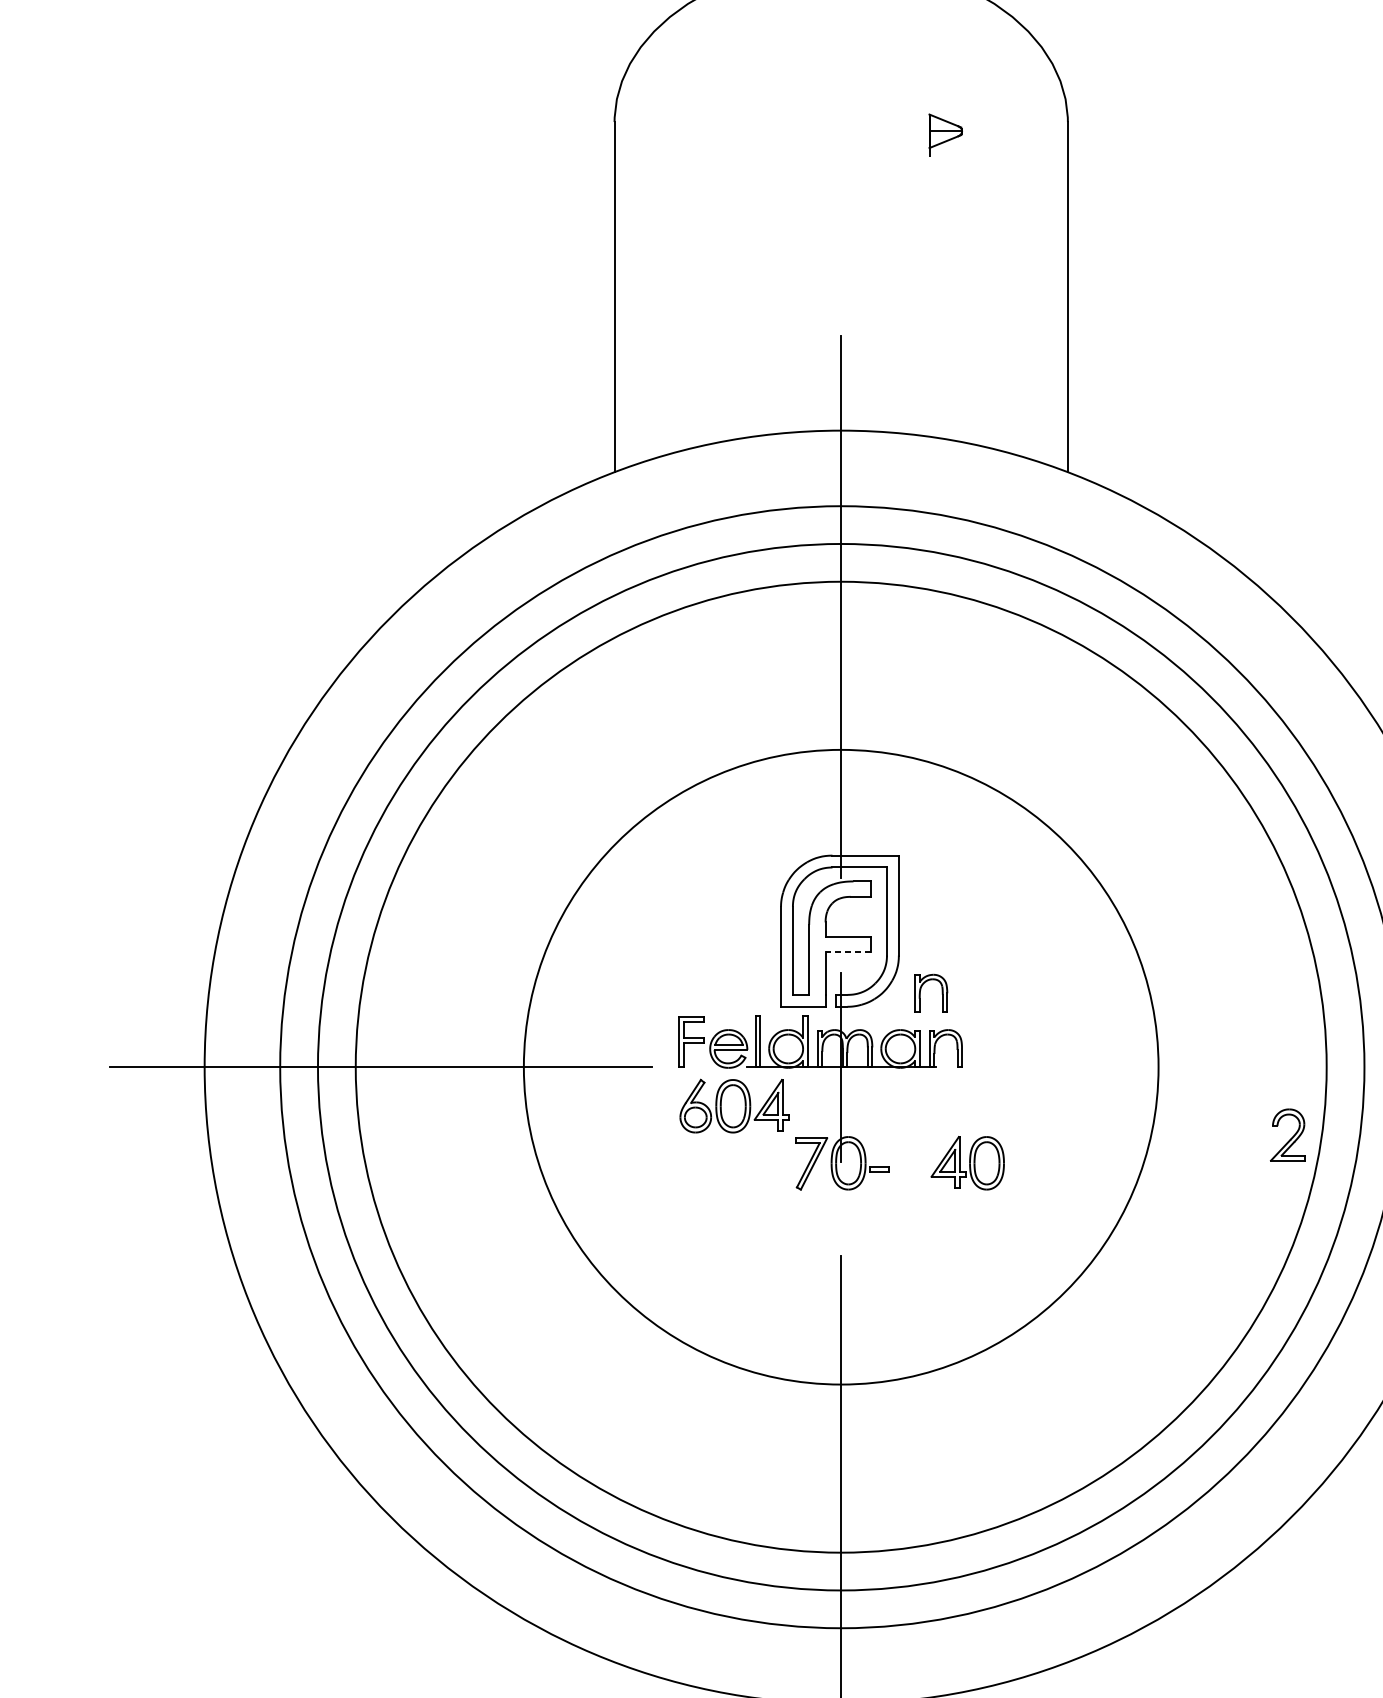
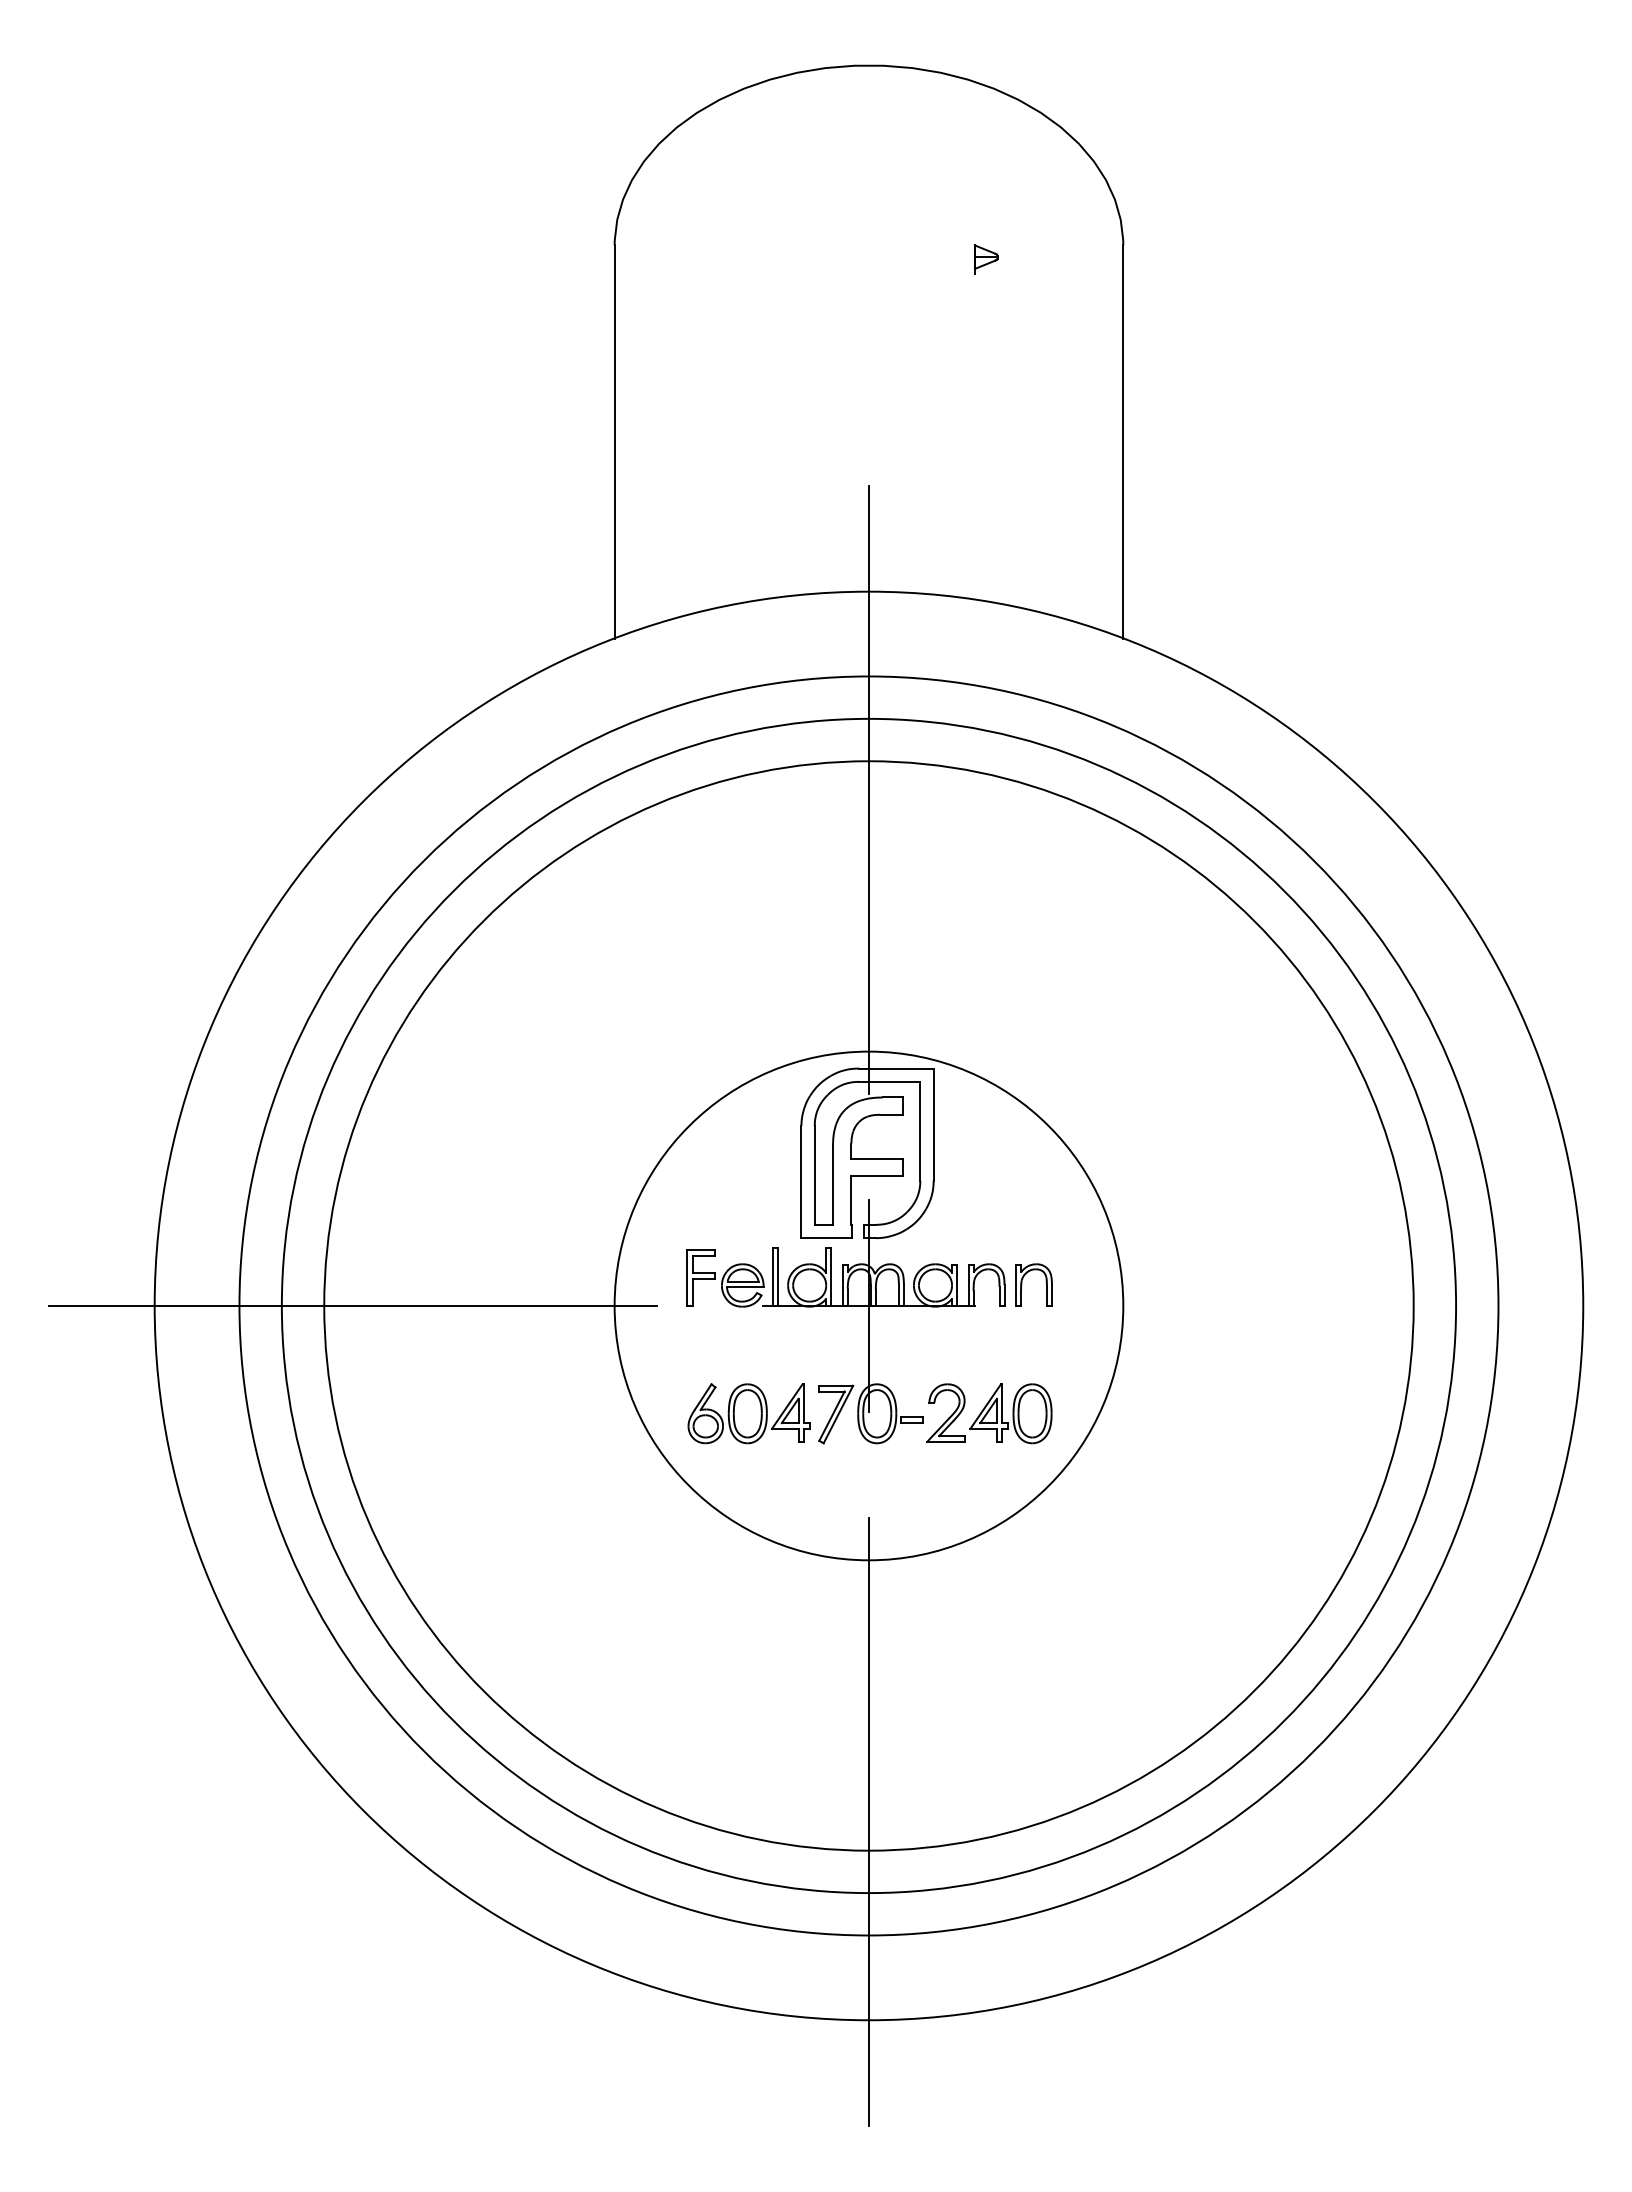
part: (945, 134) -> (986, 259), size x0.62
line: (848, 951) -> (877, 1176), dashed -> solid
part: (921, 992) -> (1022, 1284), moved
circle: (840, 1066) -> (868, 1305), size x0.71
part: (733, 1106) -> (748, 1413), moved
part: (1287, 1134) -> (945, 1412), moved

